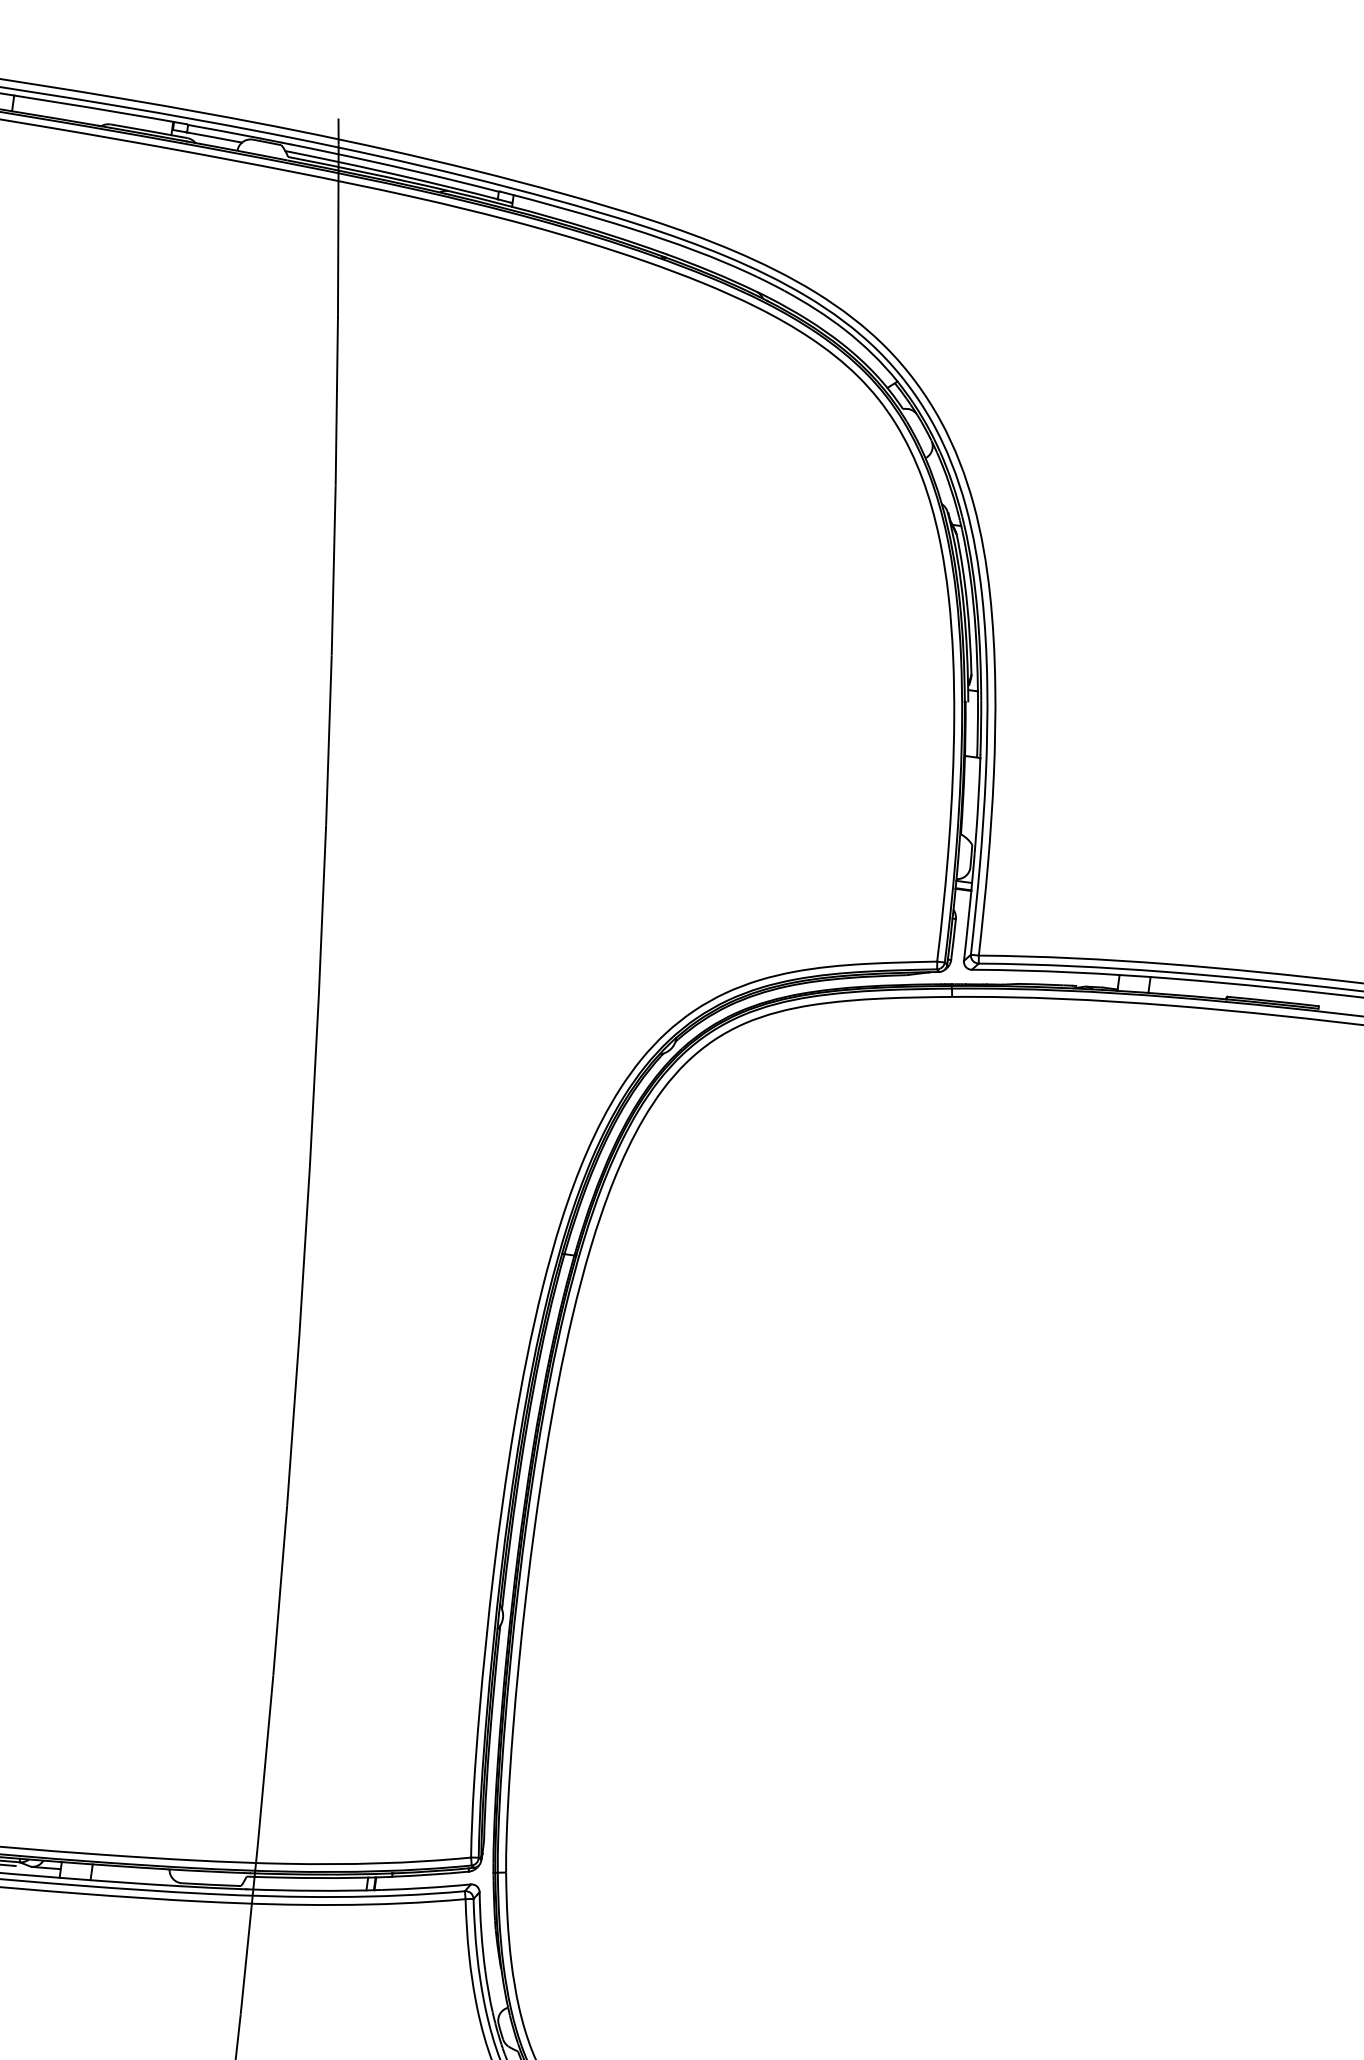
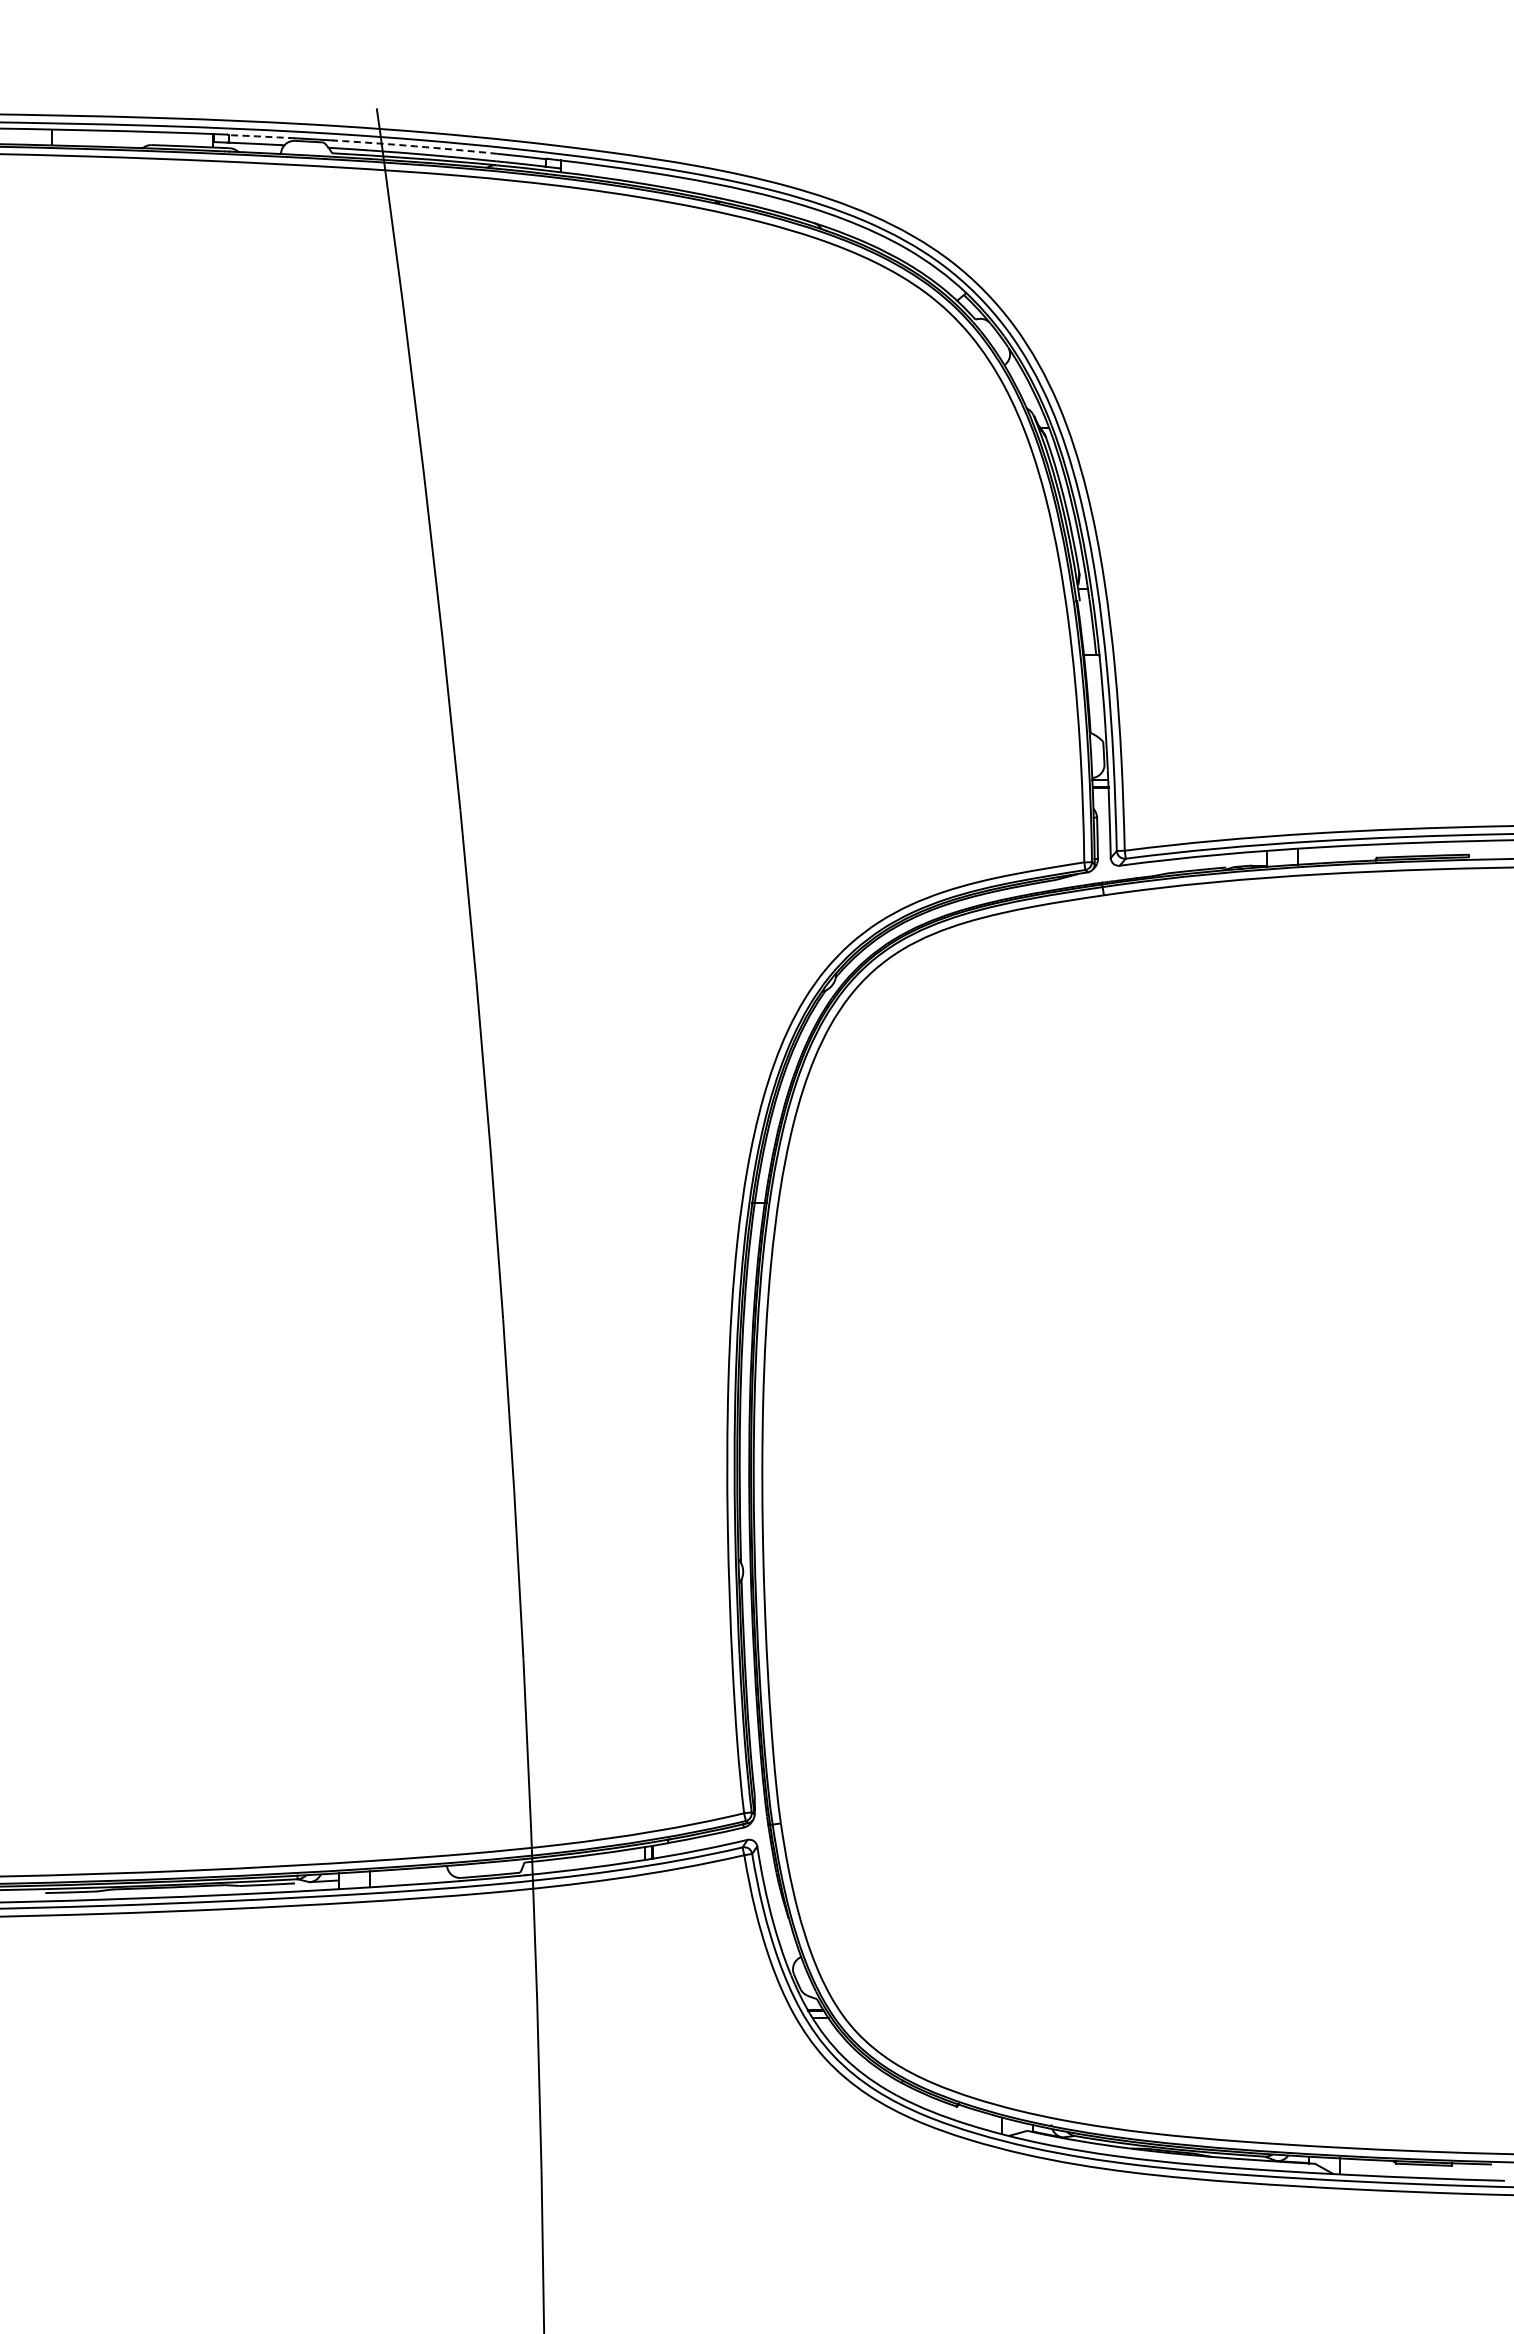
arc: (220, 130) -> (261, 136), solid -> dashed
arc: (371, 161) -> (415, 146), solid -> dashed

